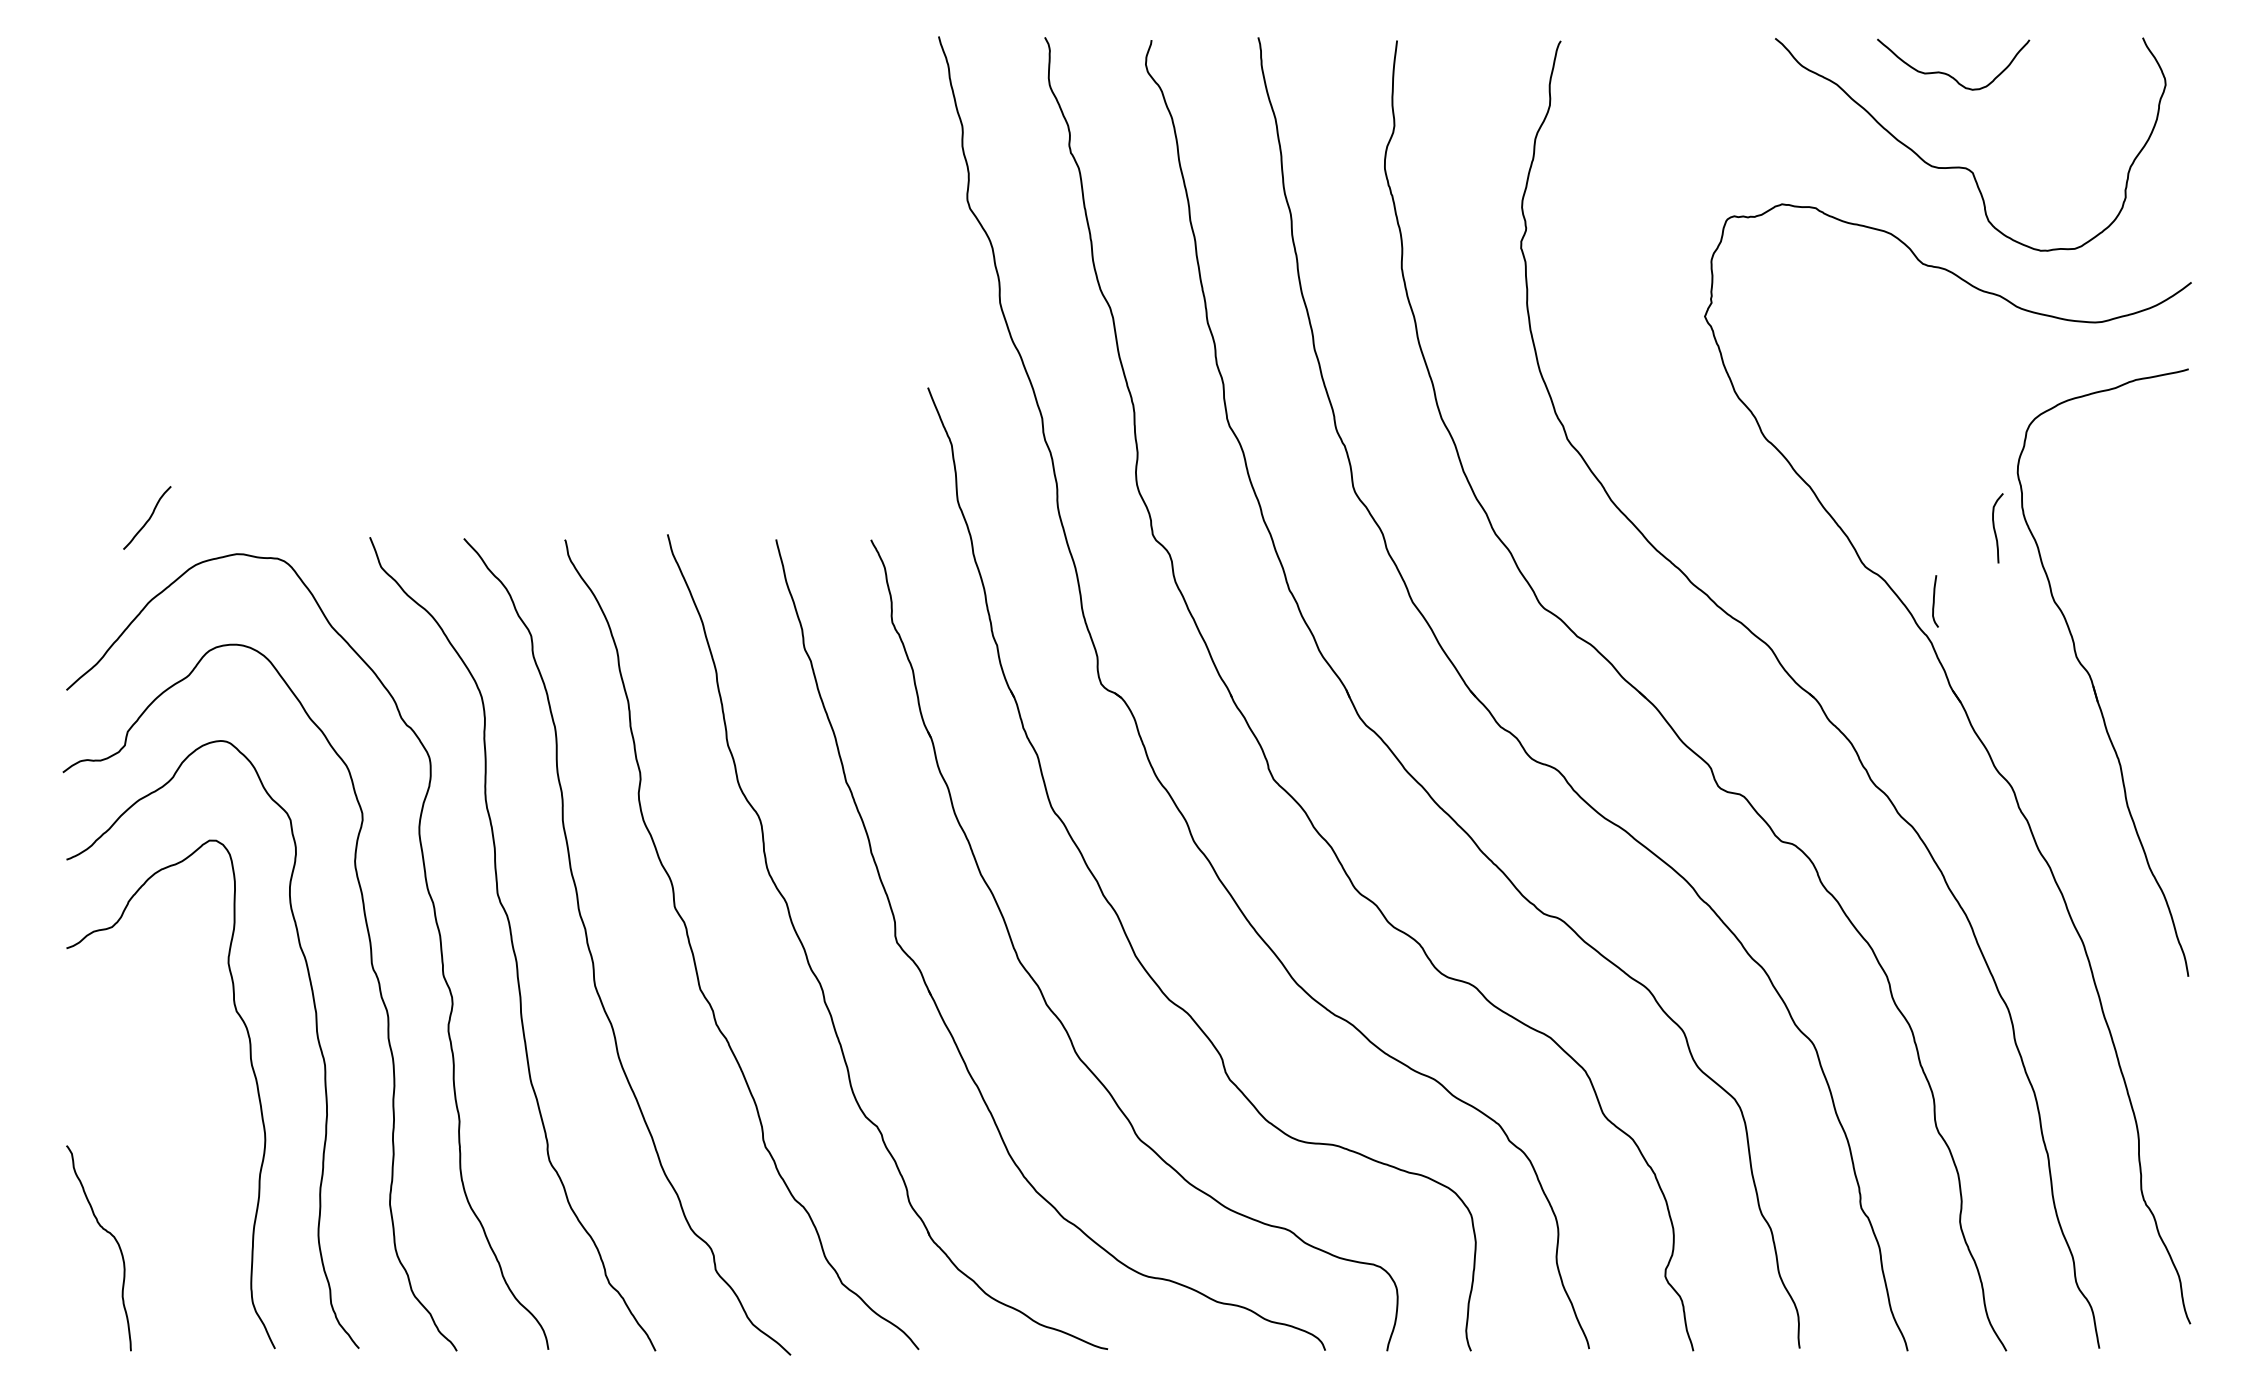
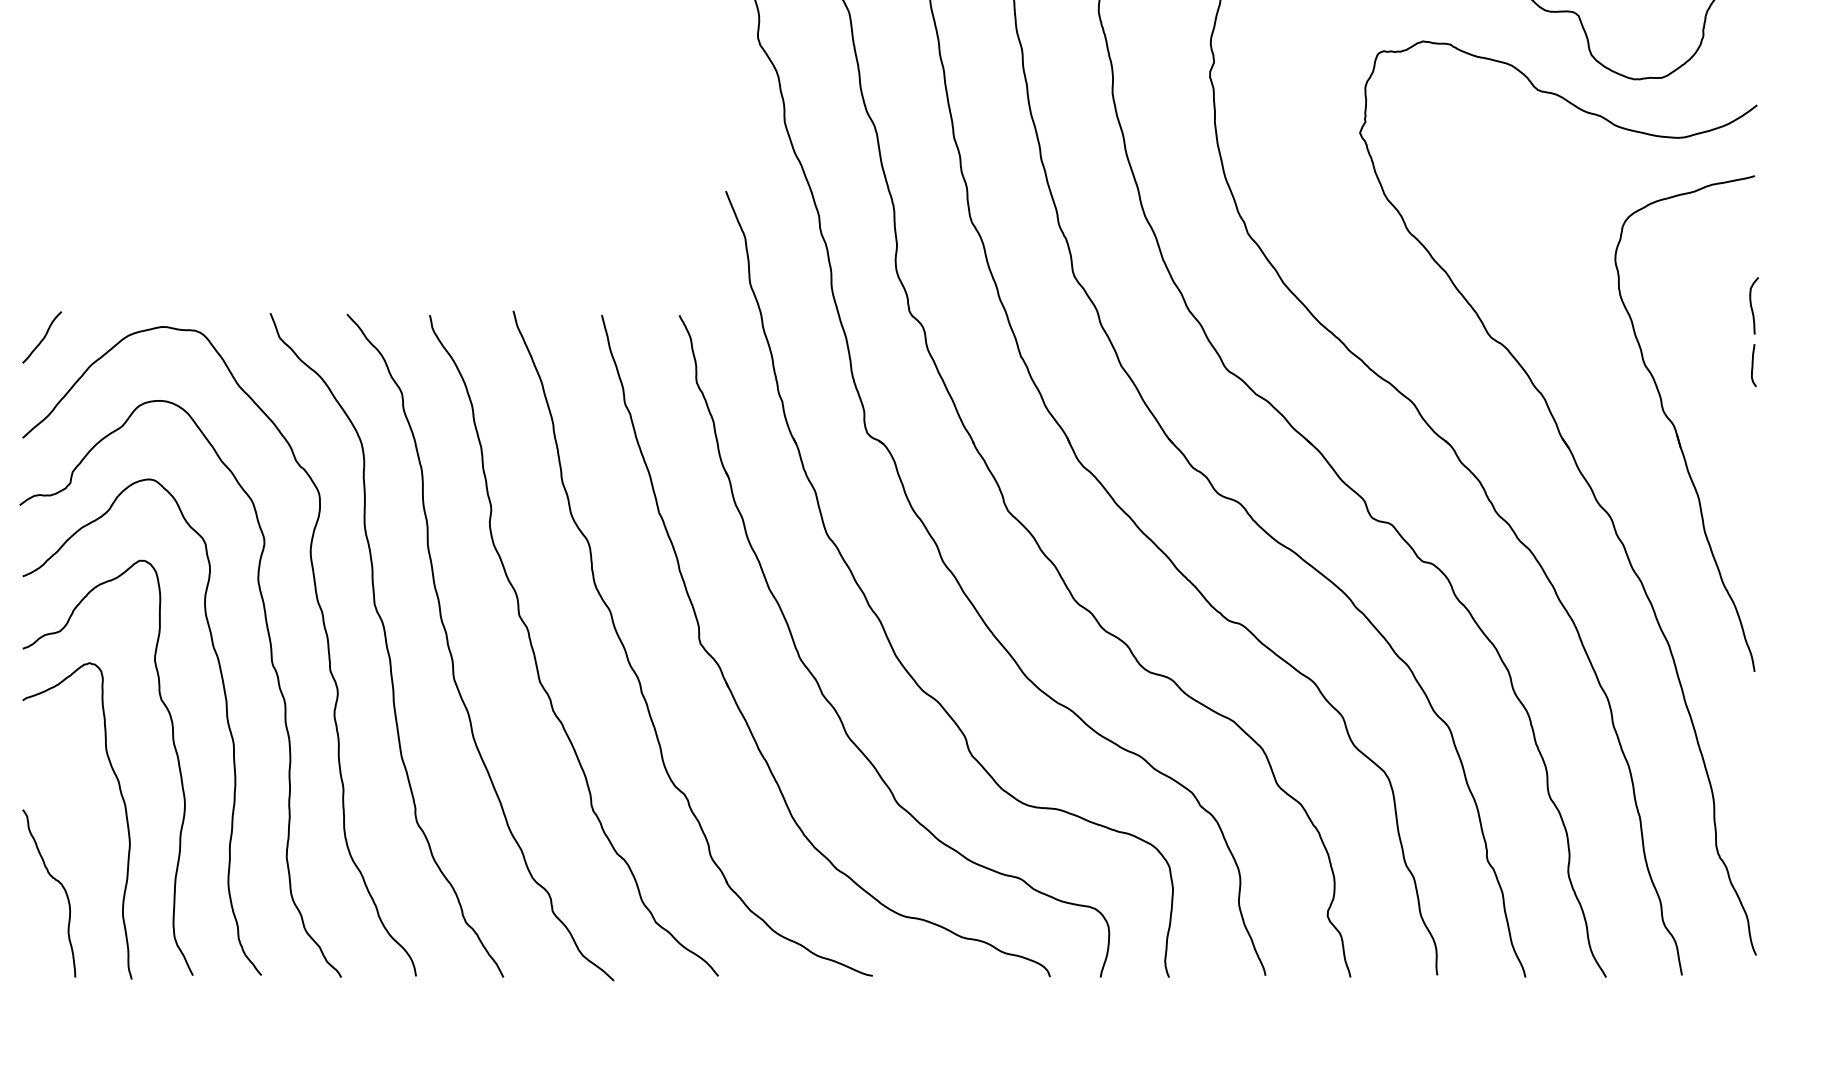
curve: (148, 518) -> (43, 337), moved
curve: (1995, 528) -> (1752, 306), moved
curve: (1934, 601) -> (1753, 365), moved
curve: (192, 1152) -> (125, 815), added

